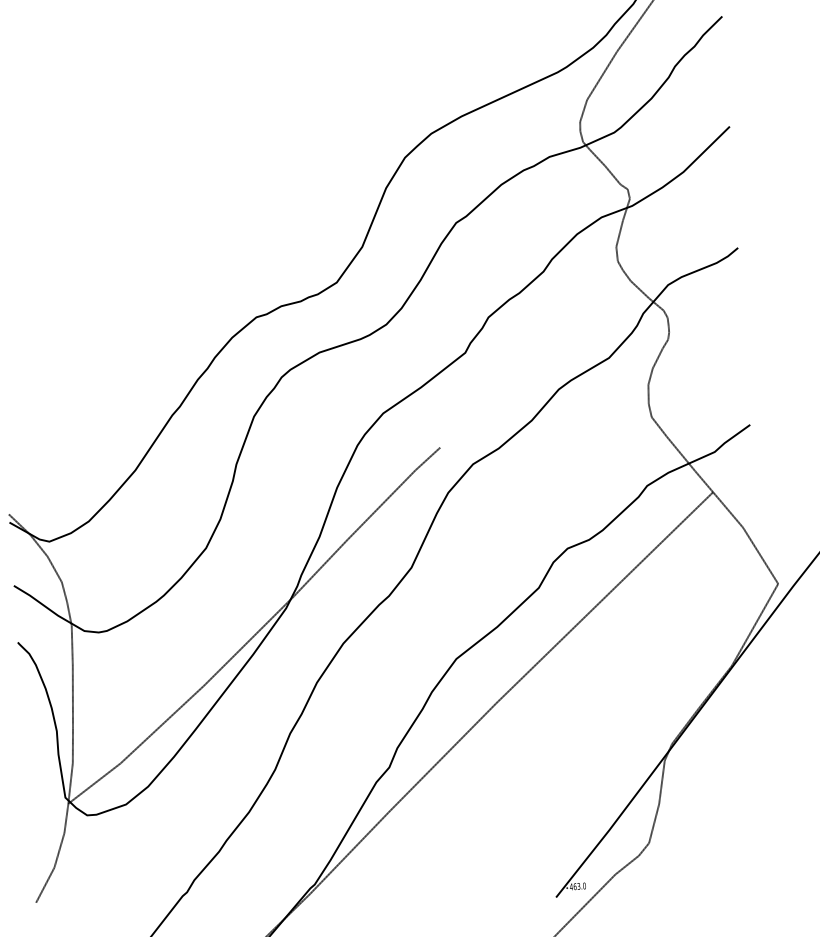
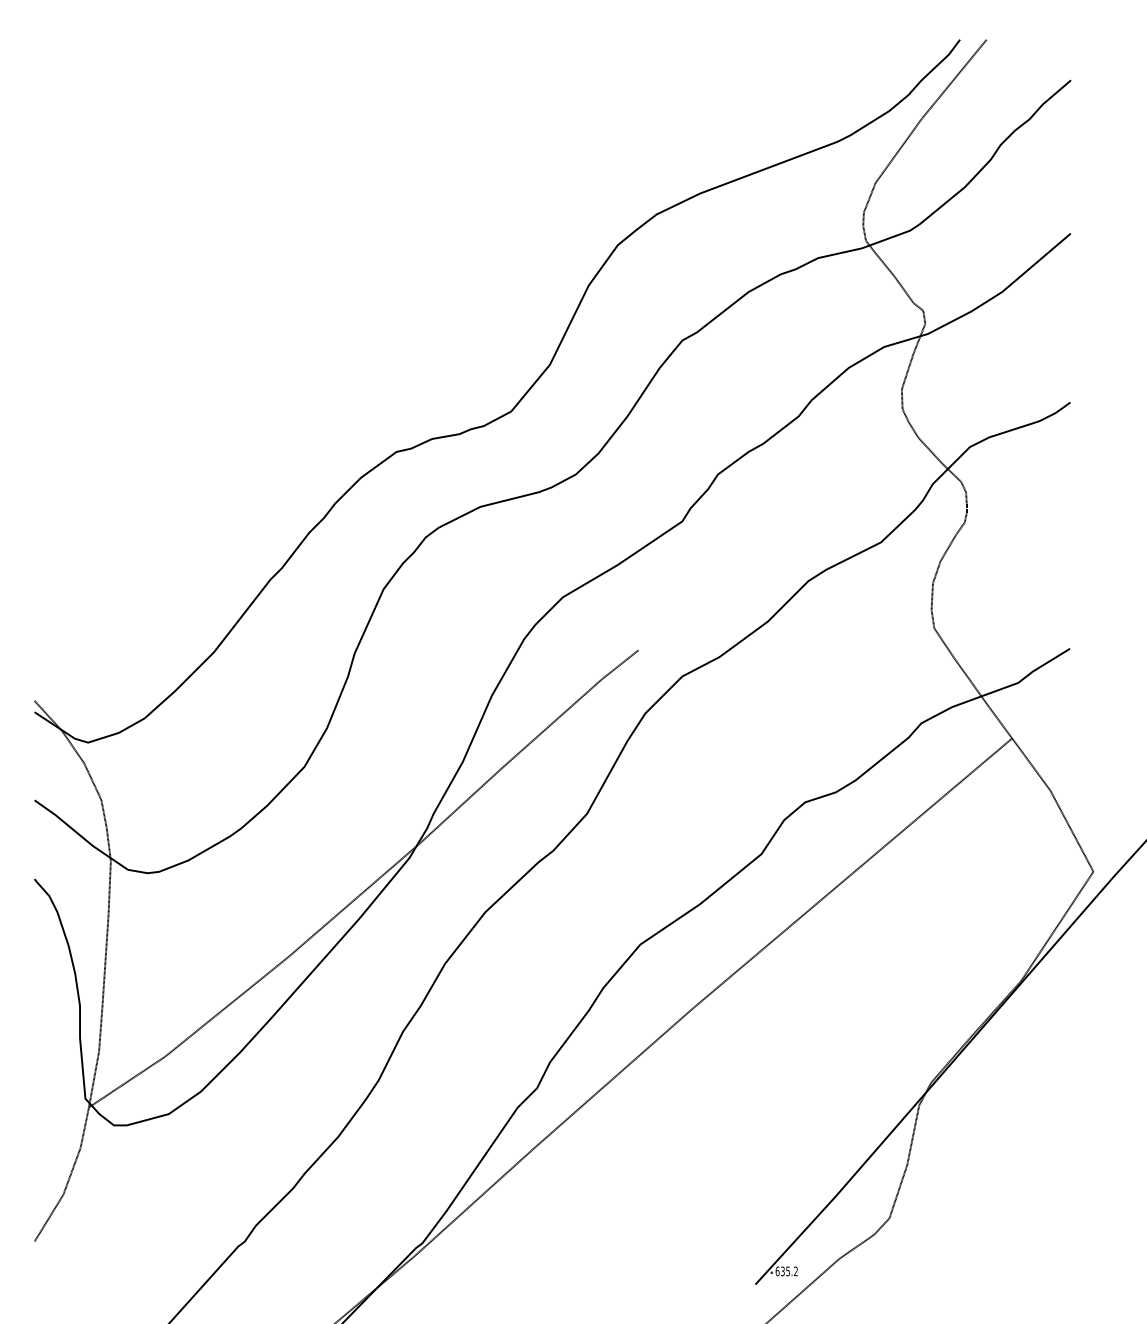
text: (577, 886) -> (786, 1271), 463.0 -> 635.2

